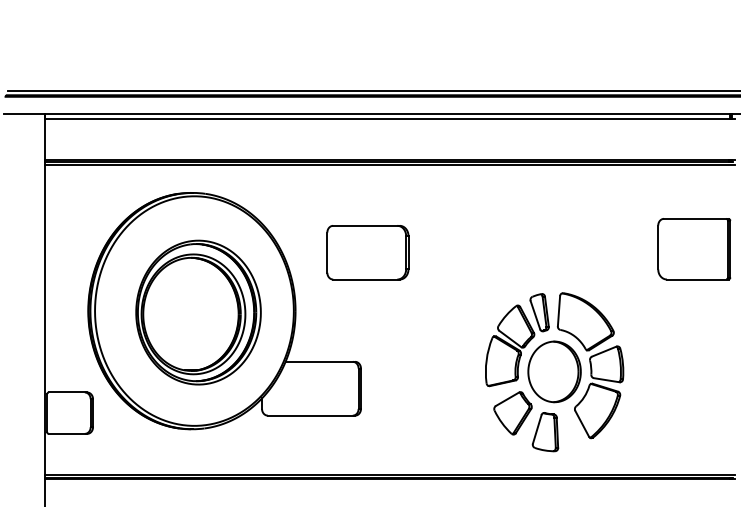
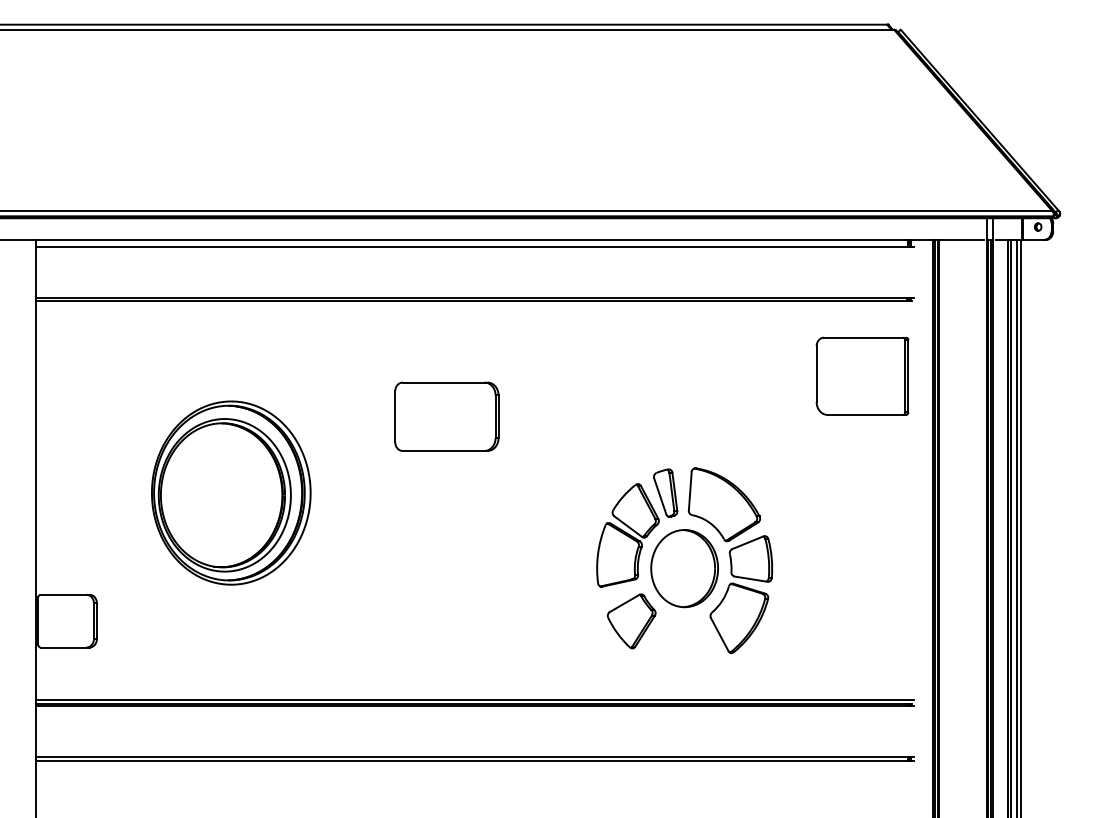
line: (389, 165) -> (474, 305), removed
part: (694, 248) -> (862, 375), moved
part: (224, 310) -> (264, 490), removed
part: (545, 431) -> (673, 644), removed

